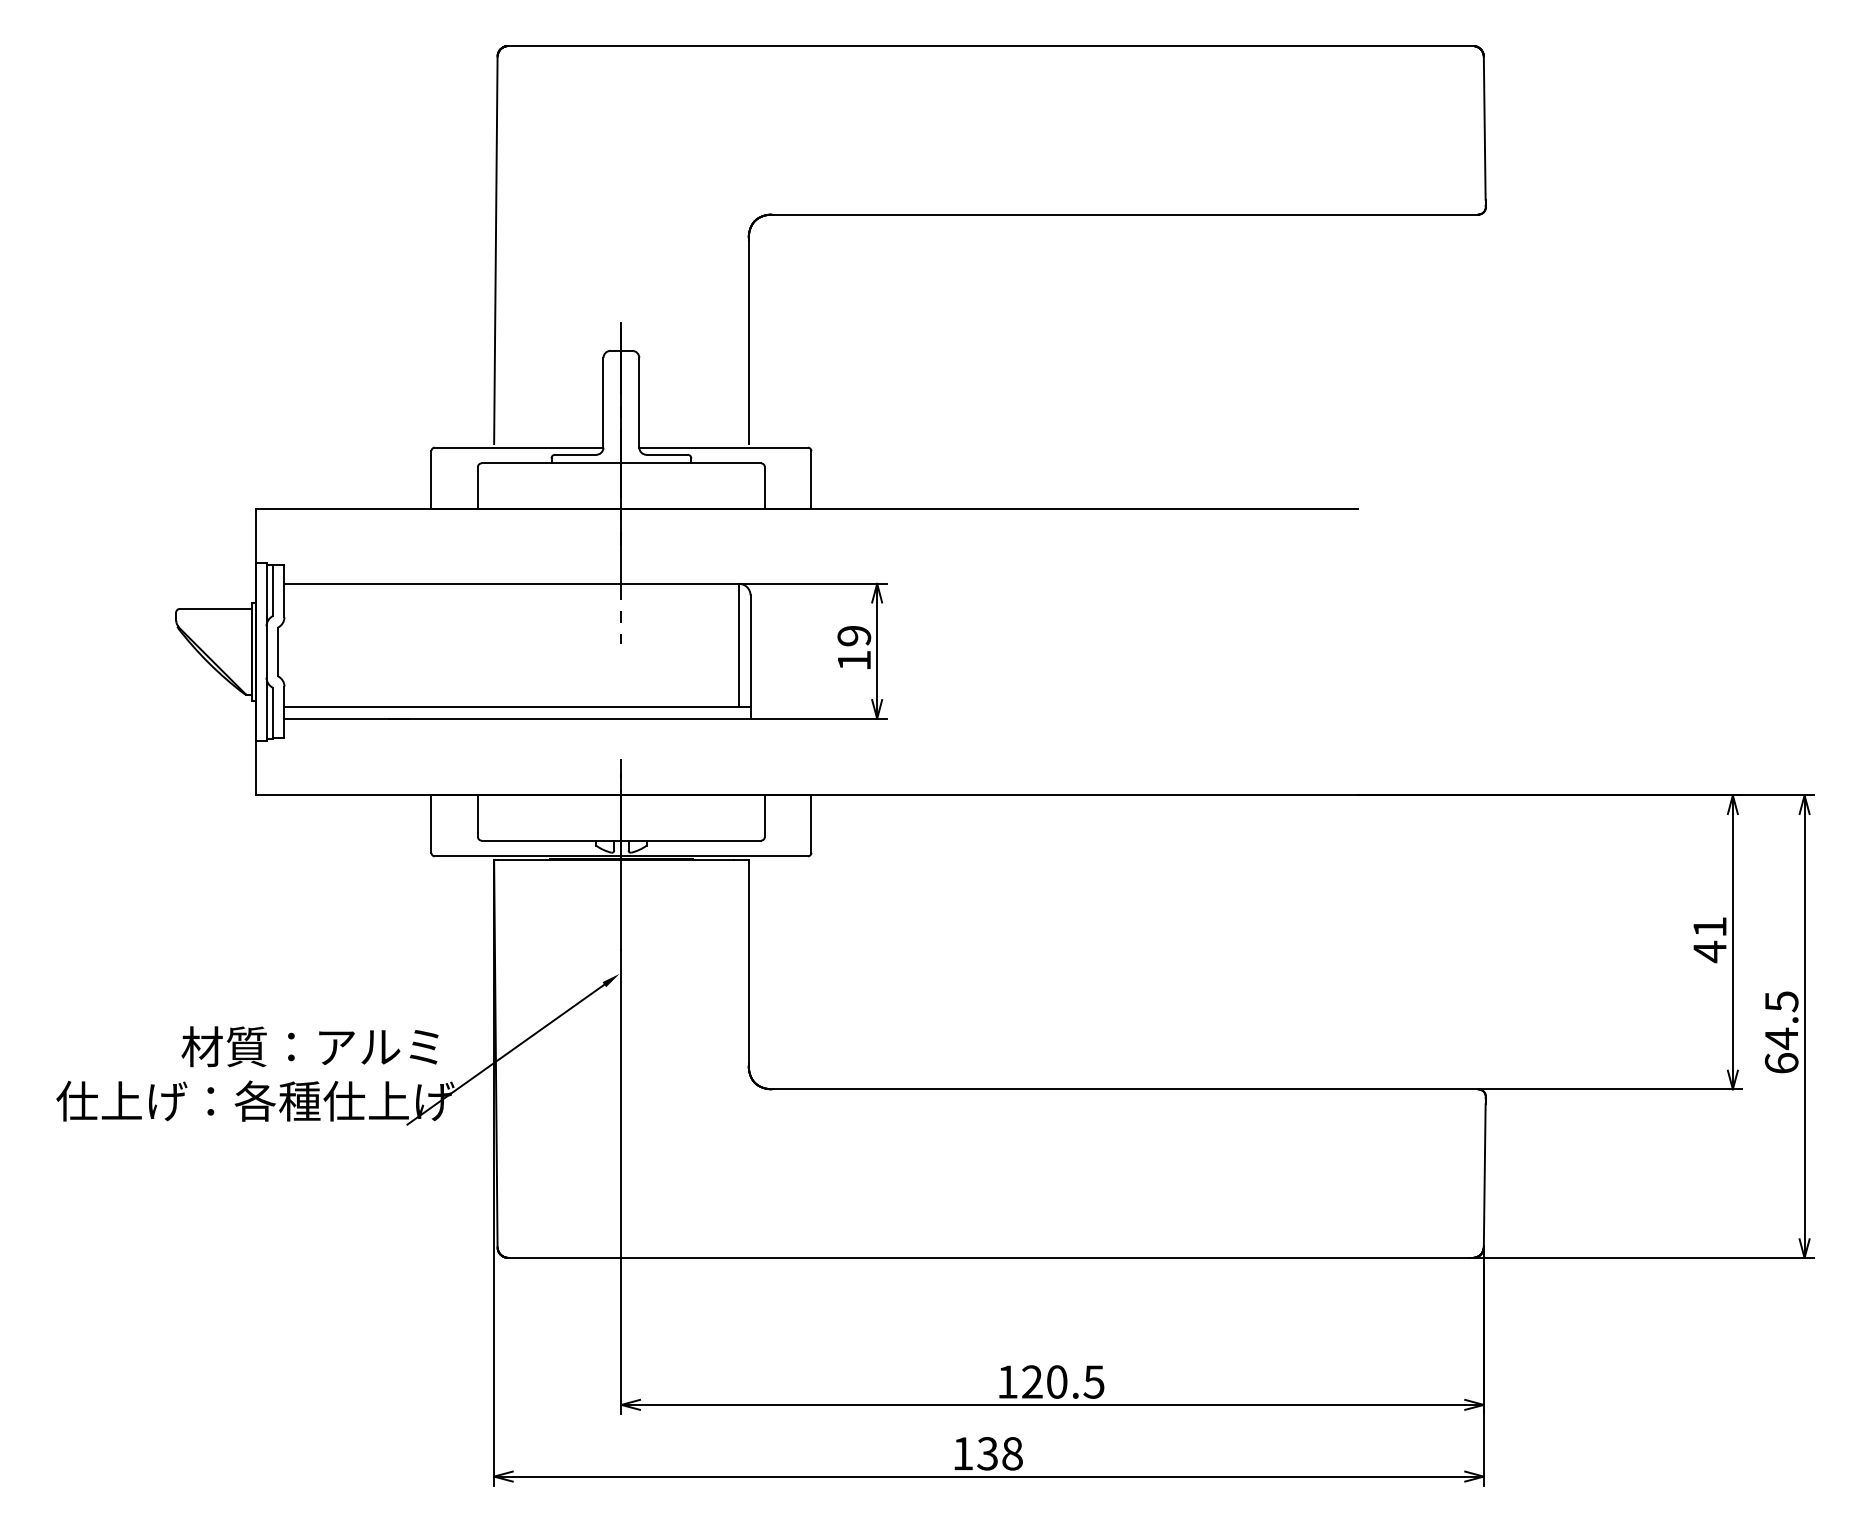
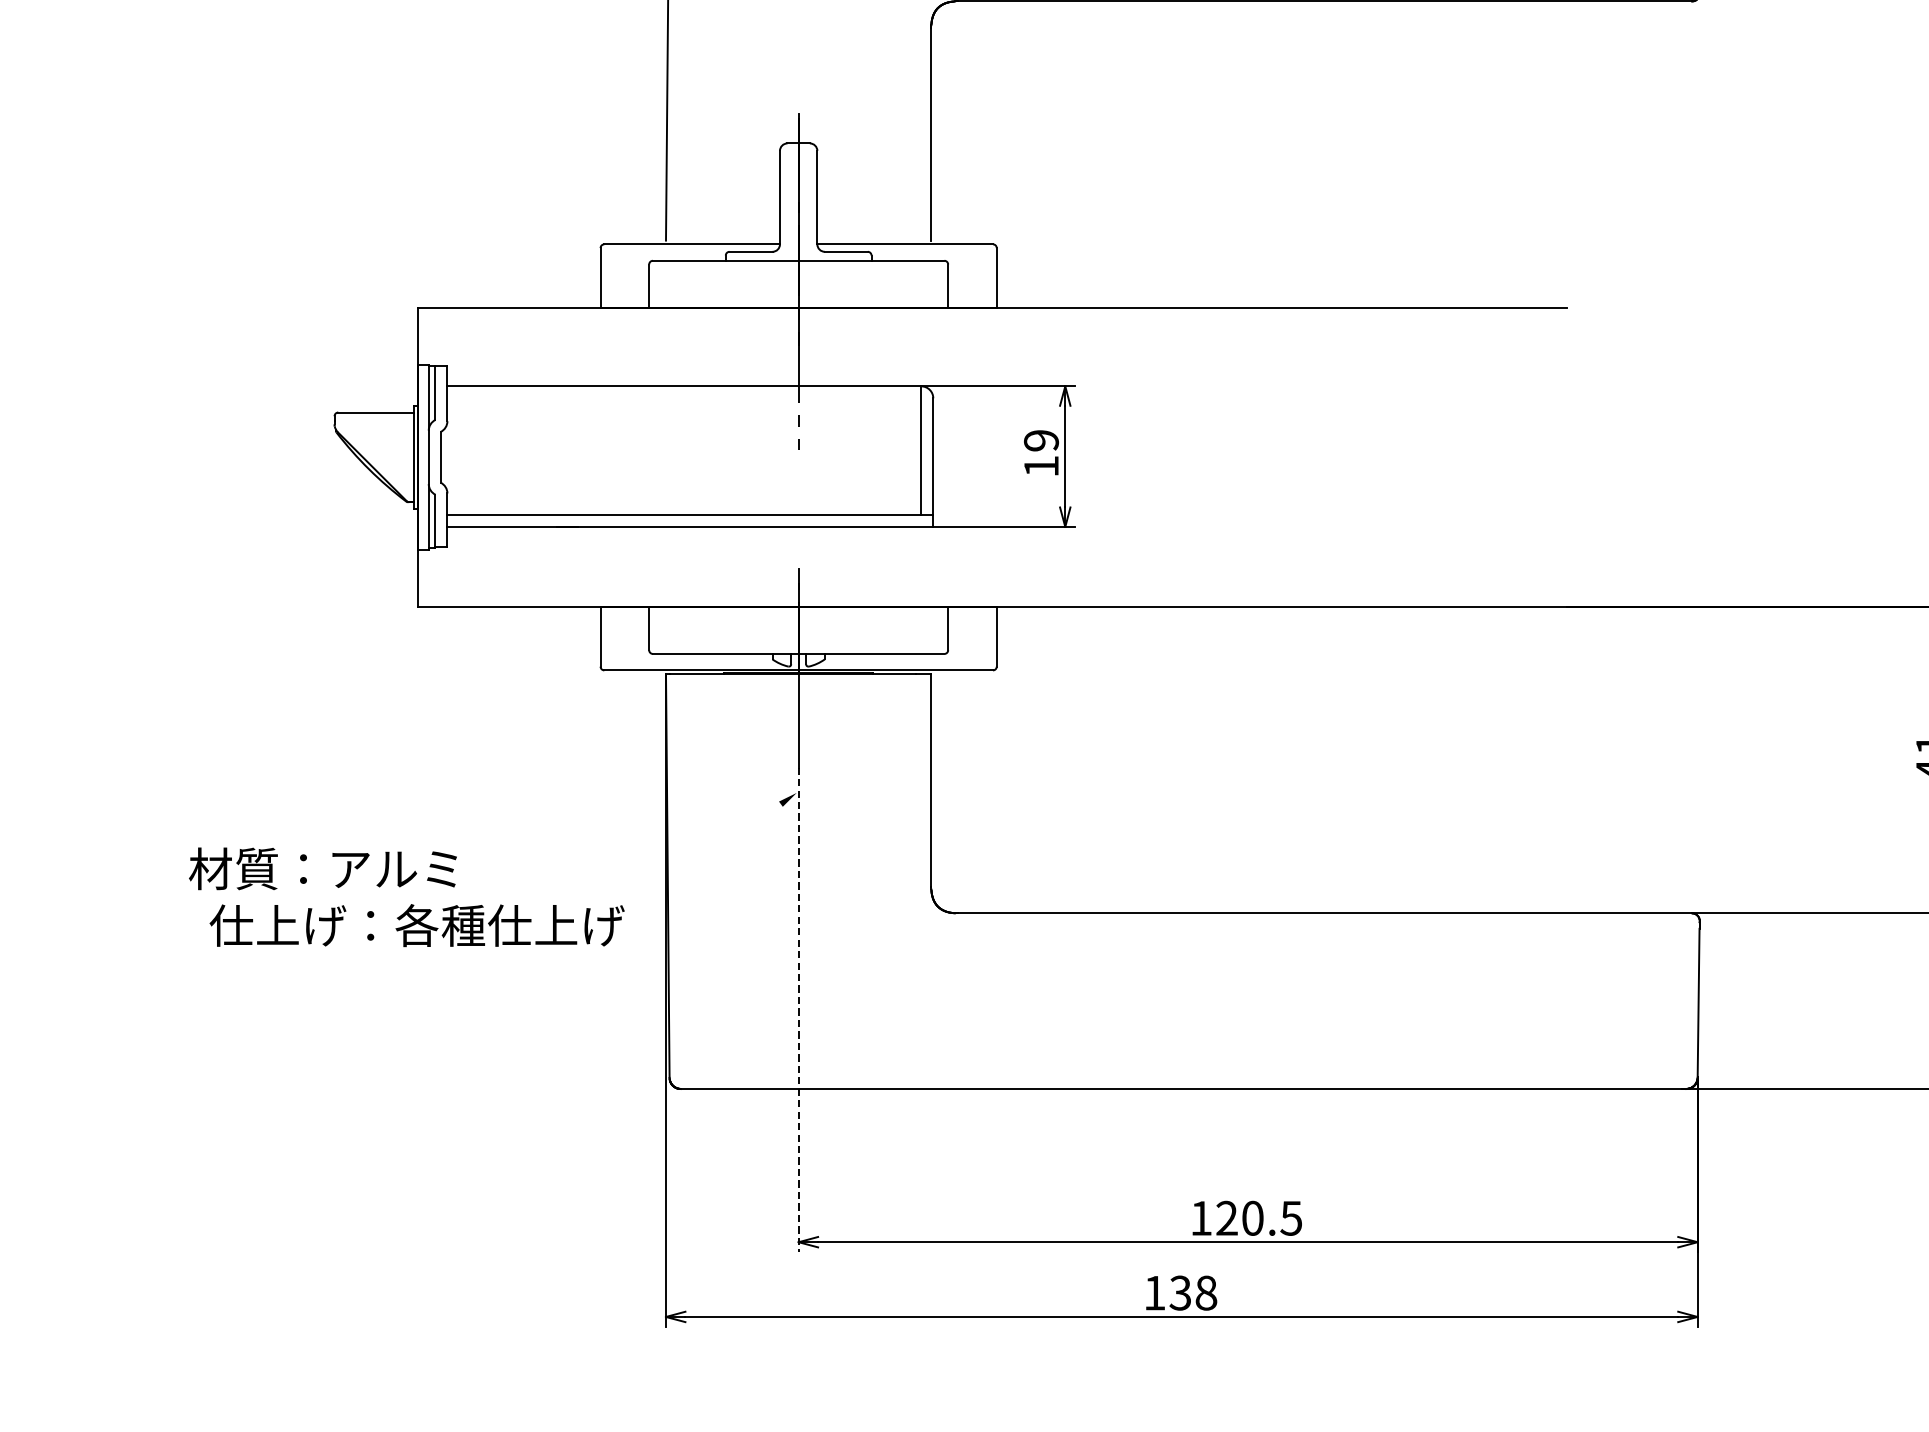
text: (309, 1046) -> (322, 868), moved
line: (505, 1054) -> (677, 876), removed
line: (621, 1182) -> (798, 1010), solid -> dashed

